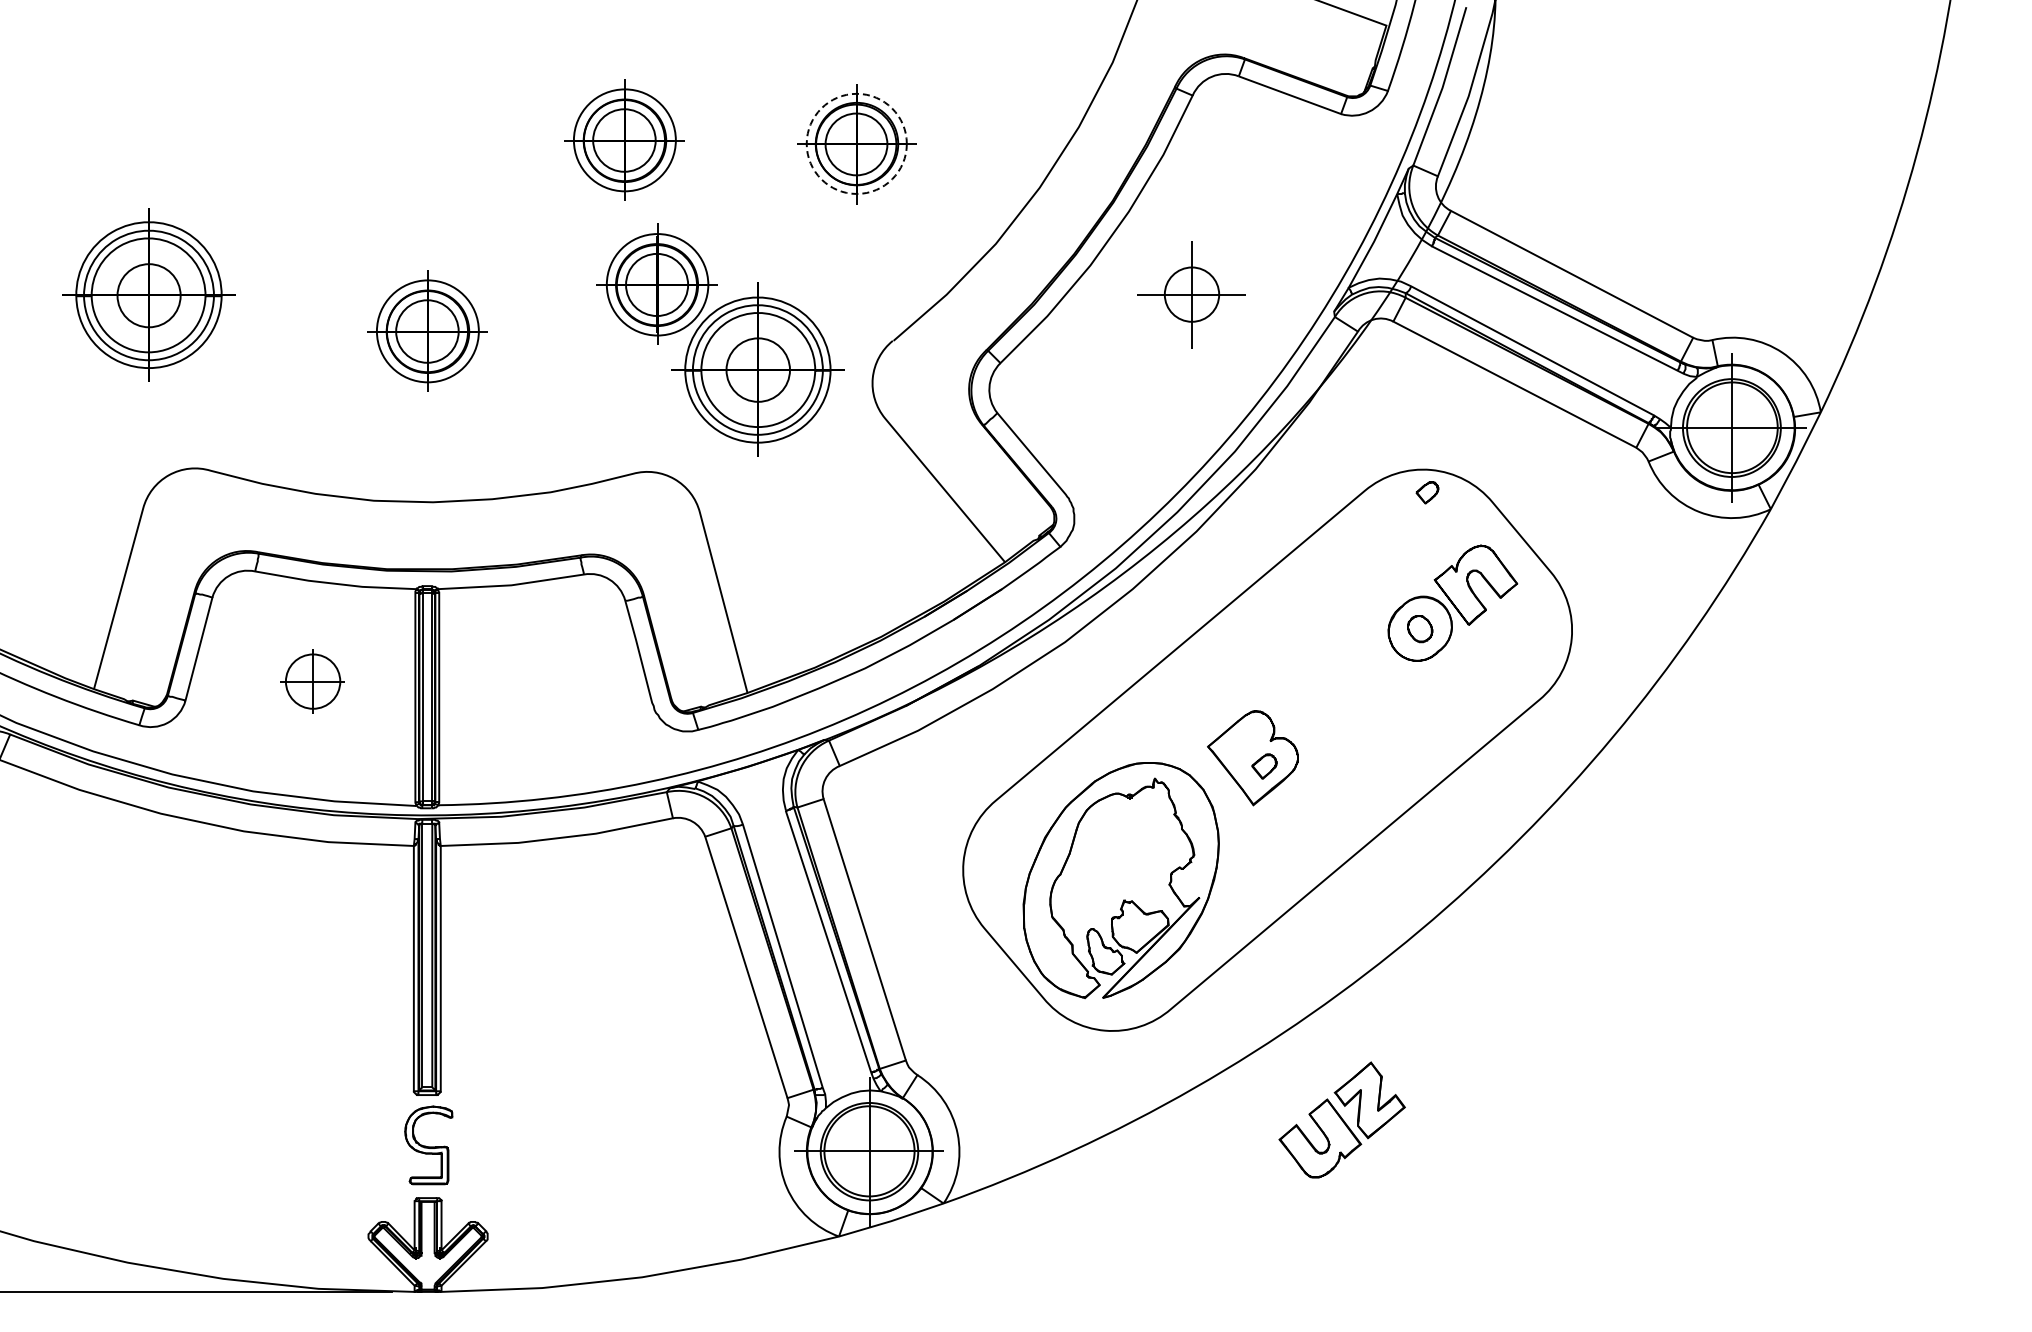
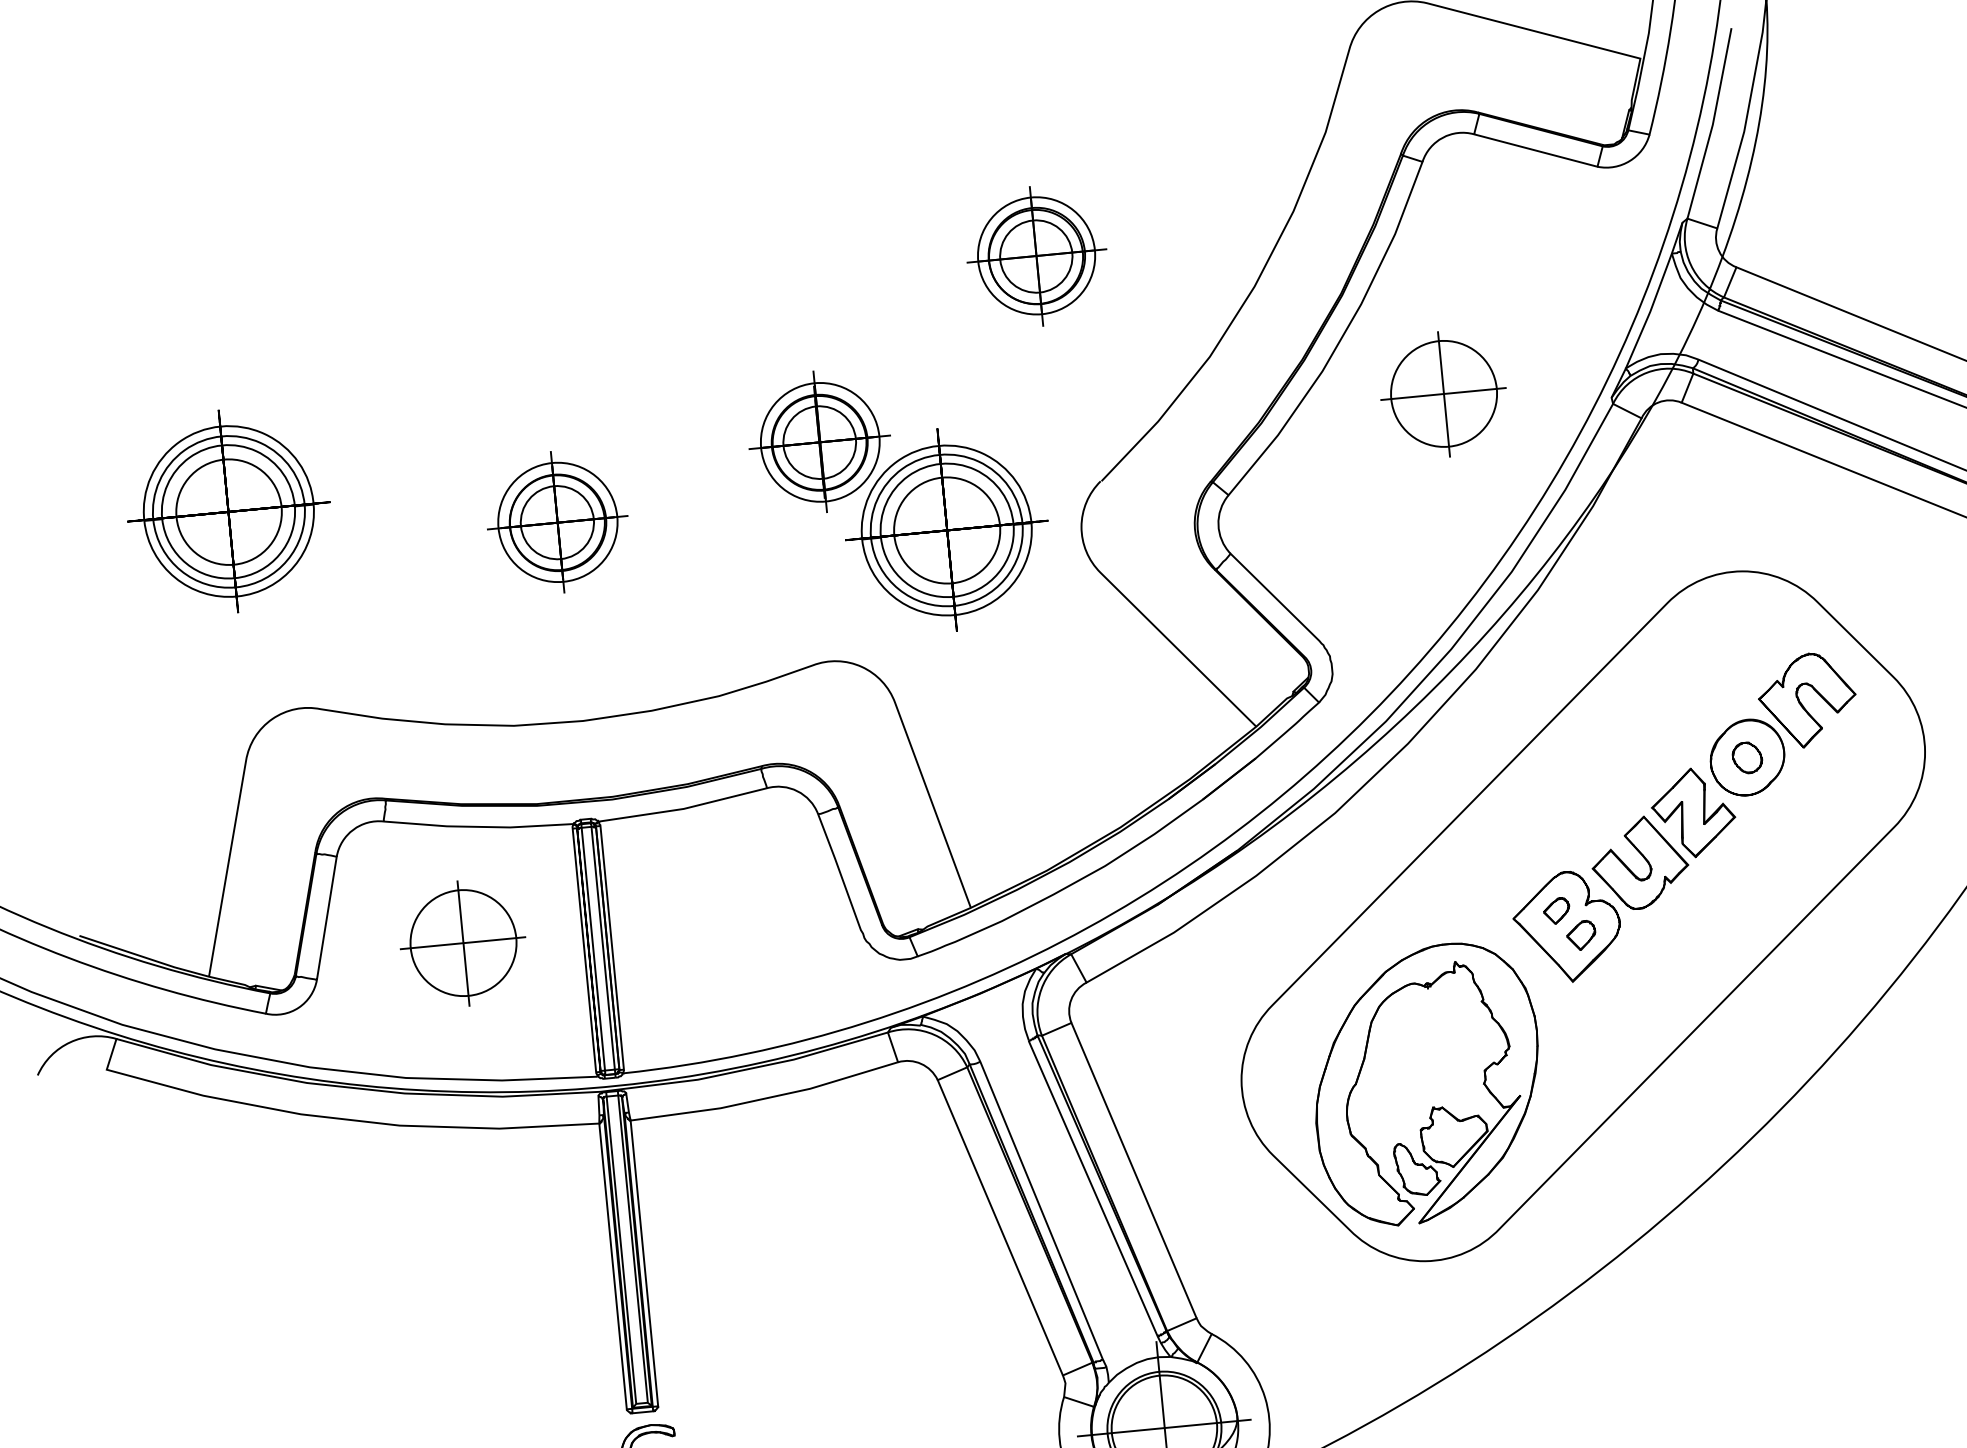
part: (624, 139) -> (765, 276), removed
circle: (856, 143) -> (1036, 255), dashed -> solid
circle: (1191, 294) -> (1443, 393), size x1.67
circle: (149, 295) -> (229, 511), size x1.43
circle: (757, 369) -> (946, 529), size x1.43
part: (1427, 492) -> (1556, 910), moved
part: (312, 681) -> (462, 943), size x1.67
part: (1341, 1119) -> (1662, 838), moved

